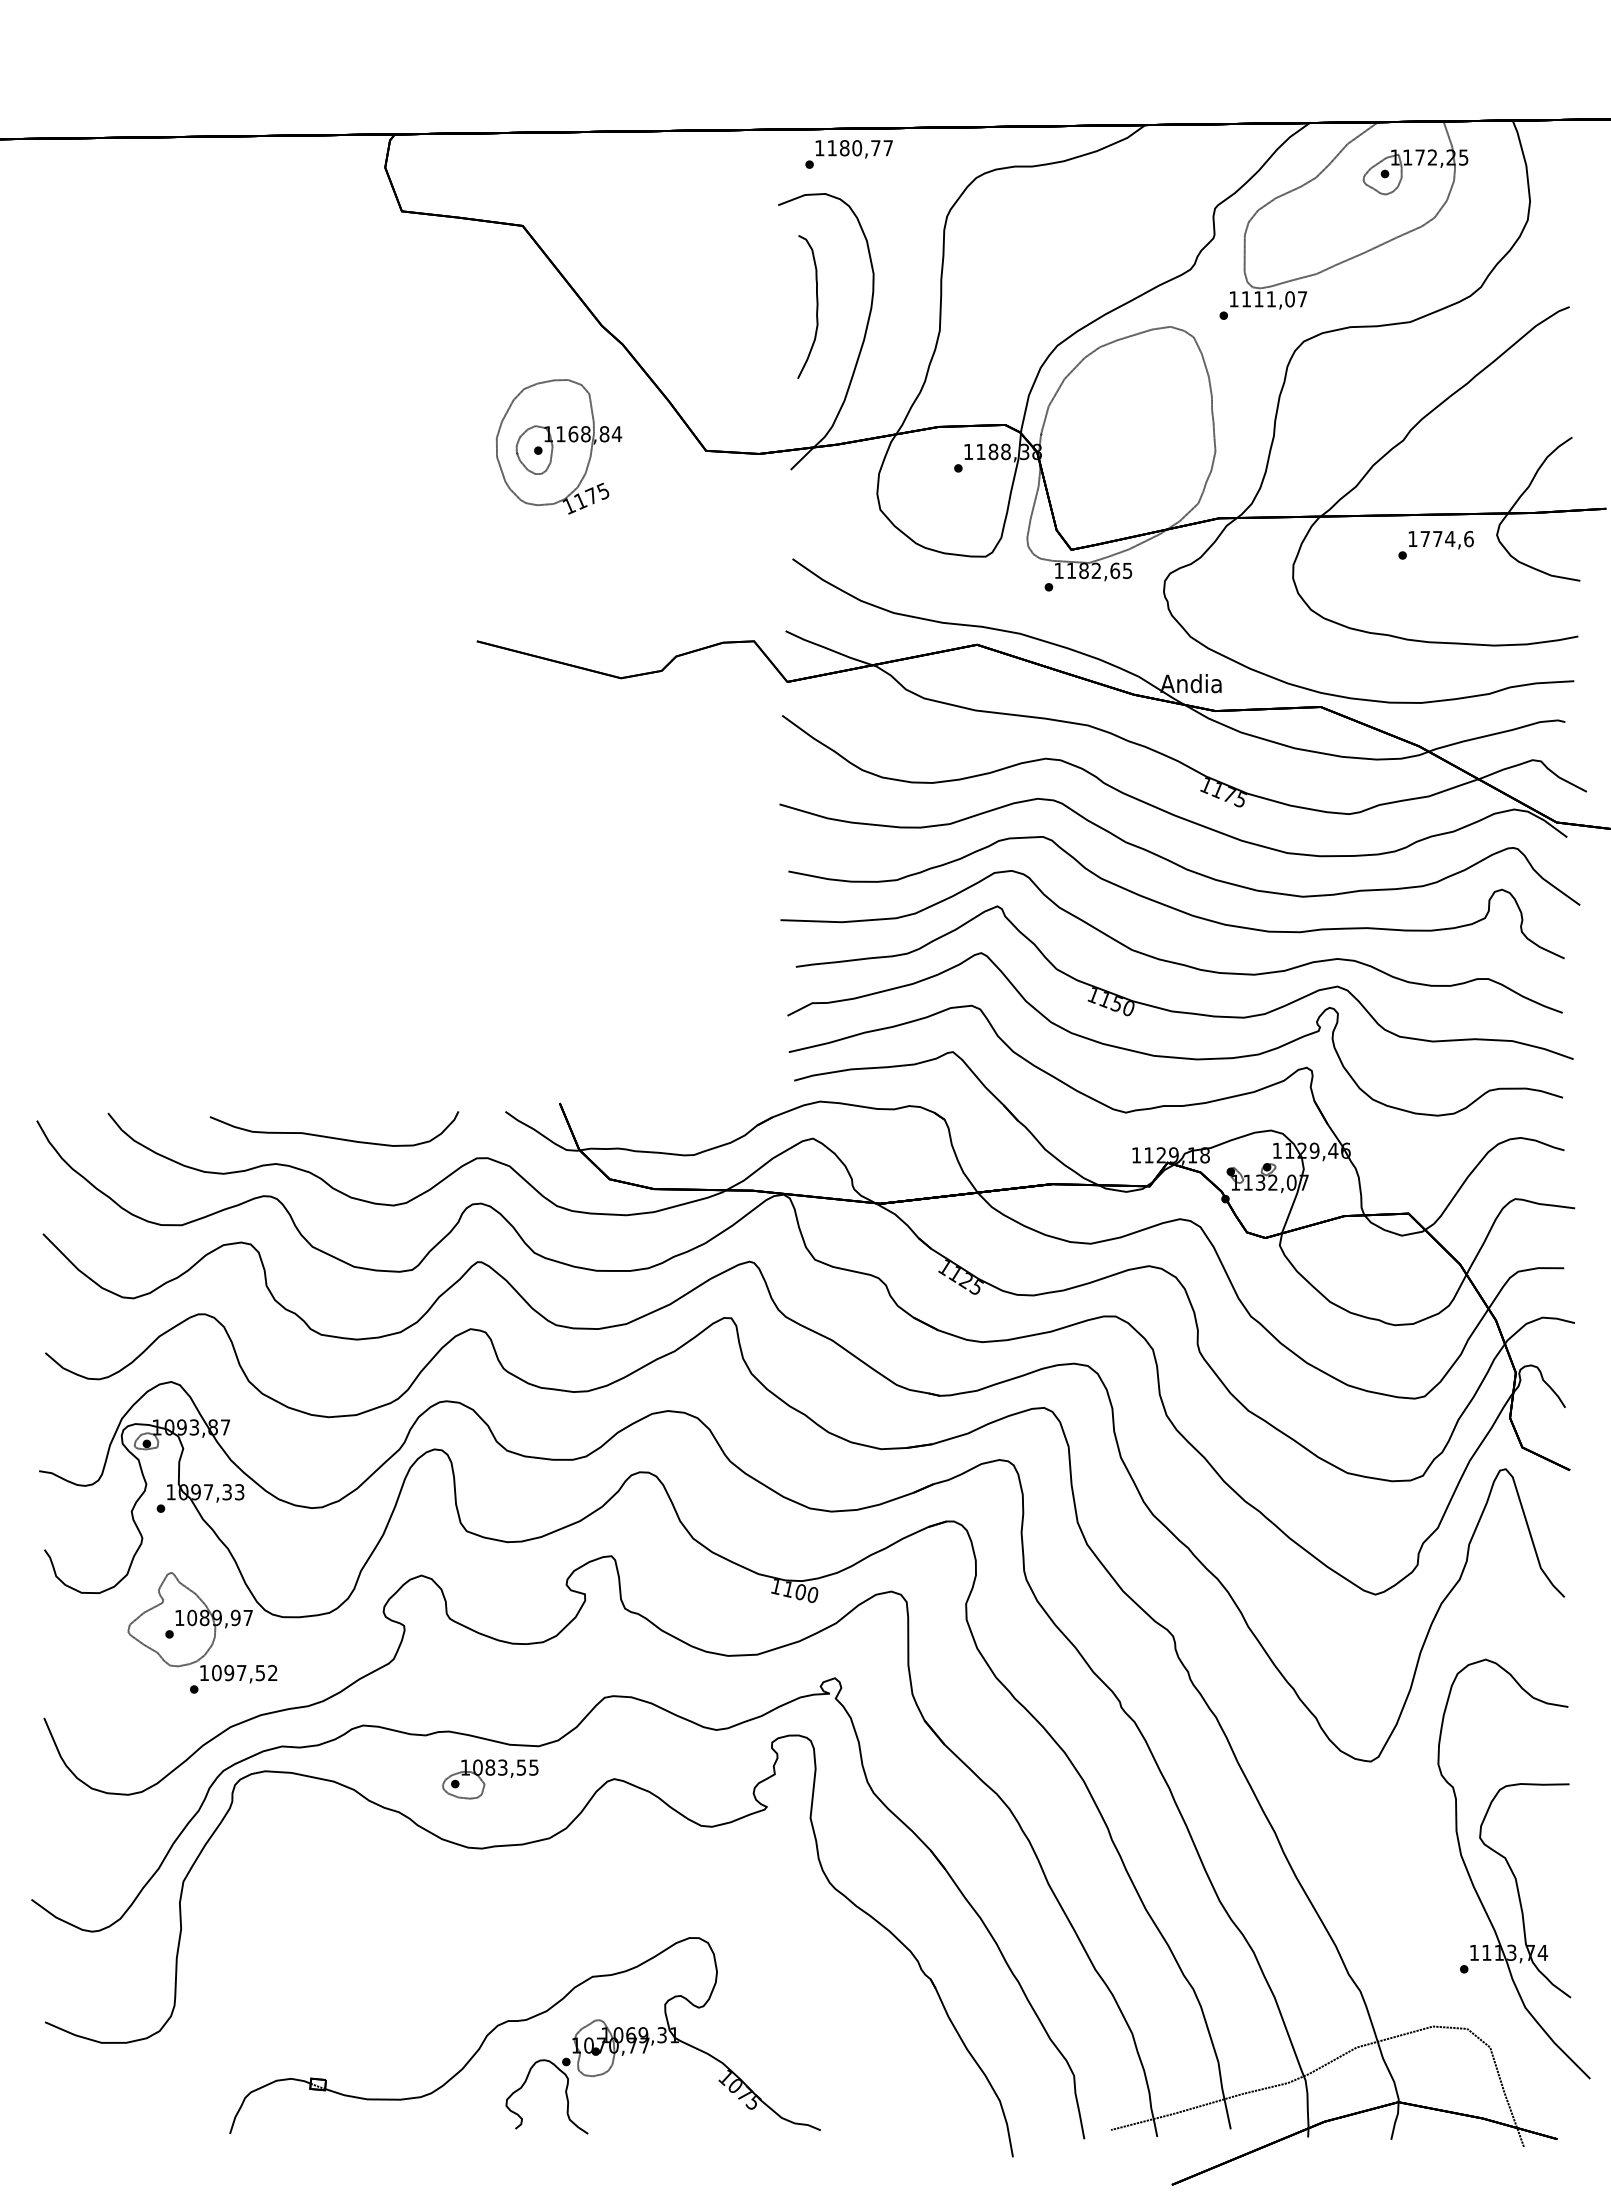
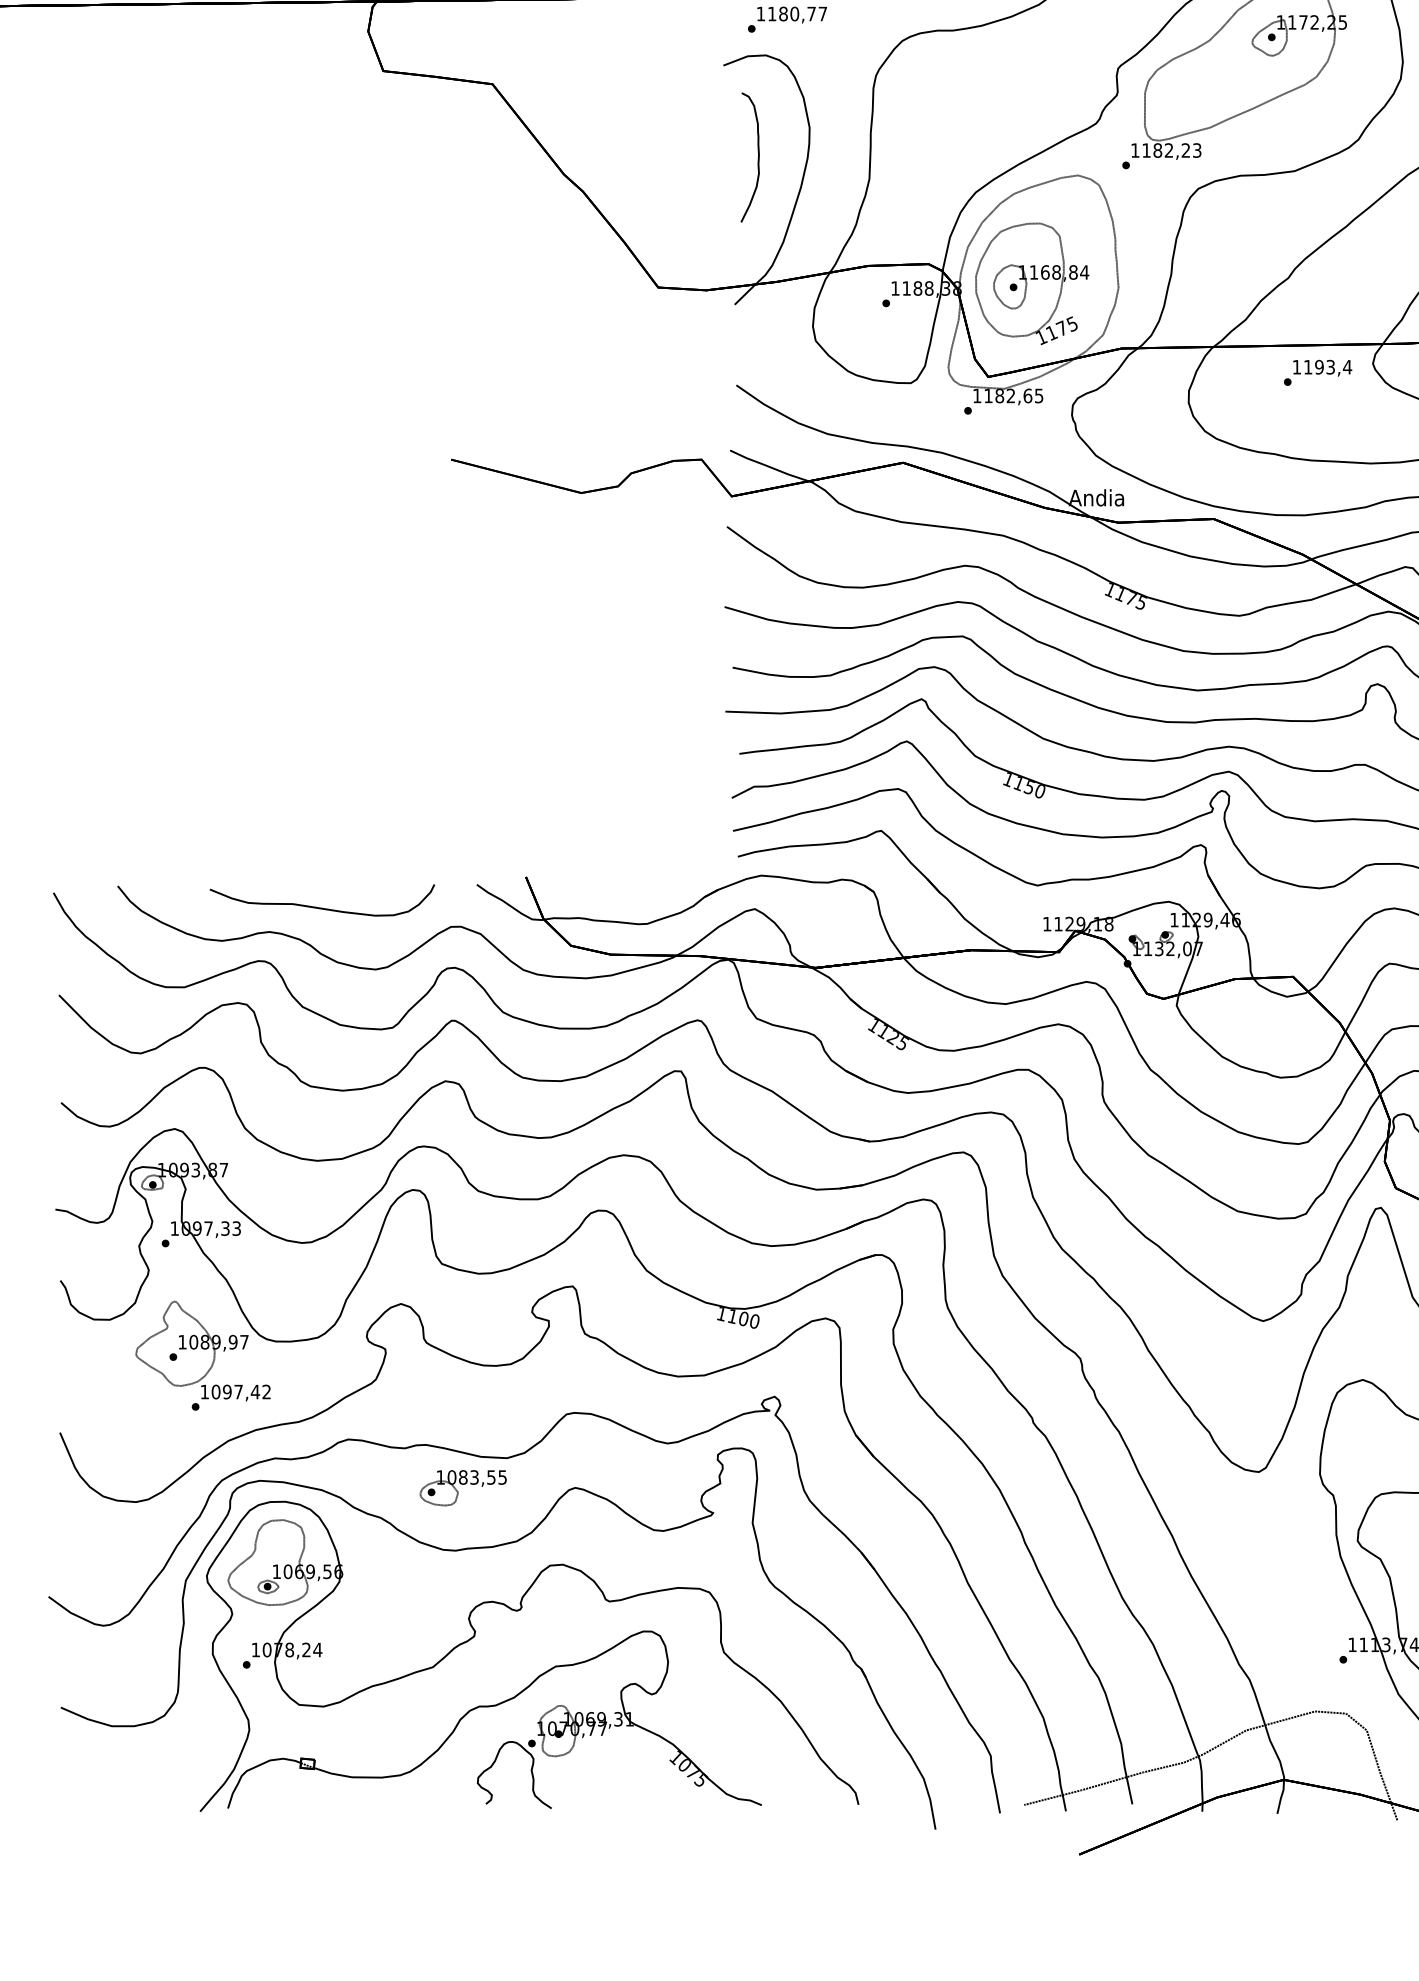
text: (1280, 299) -> (1177, 150), 1111,07 -> 1182,23
part: (559, 446) -> (1032, 283), moved
text: (1447, 538) -> (1328, 366), 1774,6 -> 1193,4
text: (260, 1673) -> (255, 1392), 1097,52 -> 1097,42
part: (551, 1915) -> (518, 1611), added

